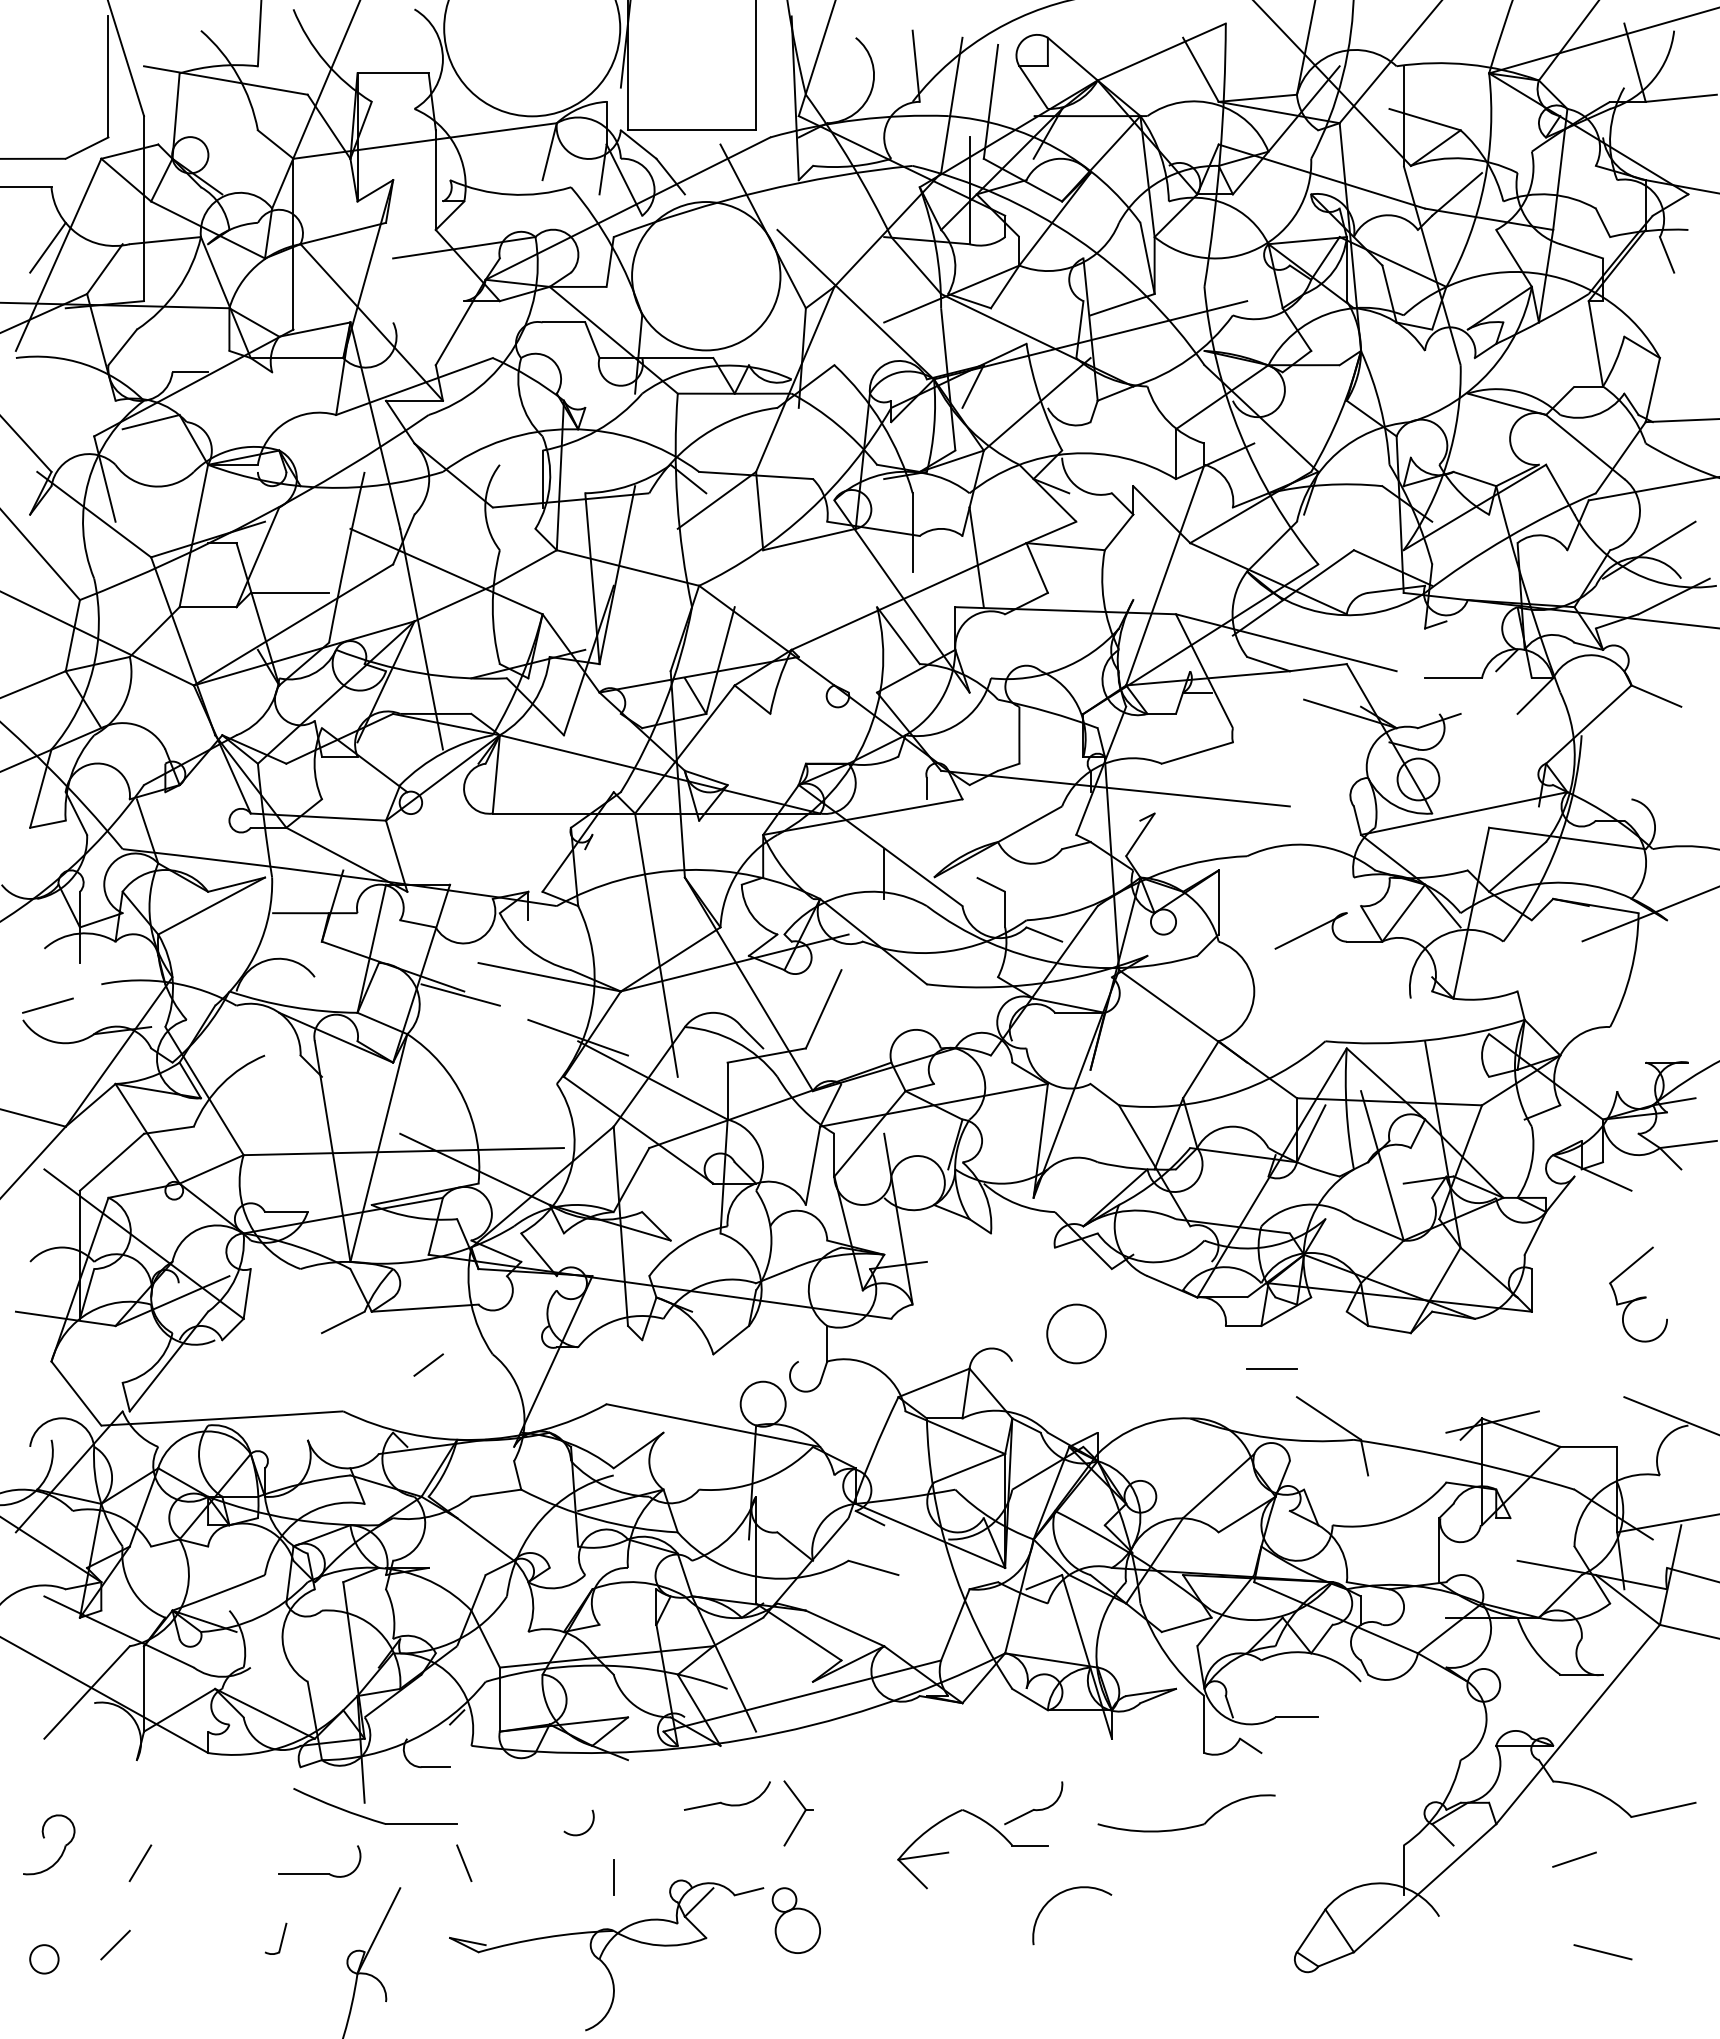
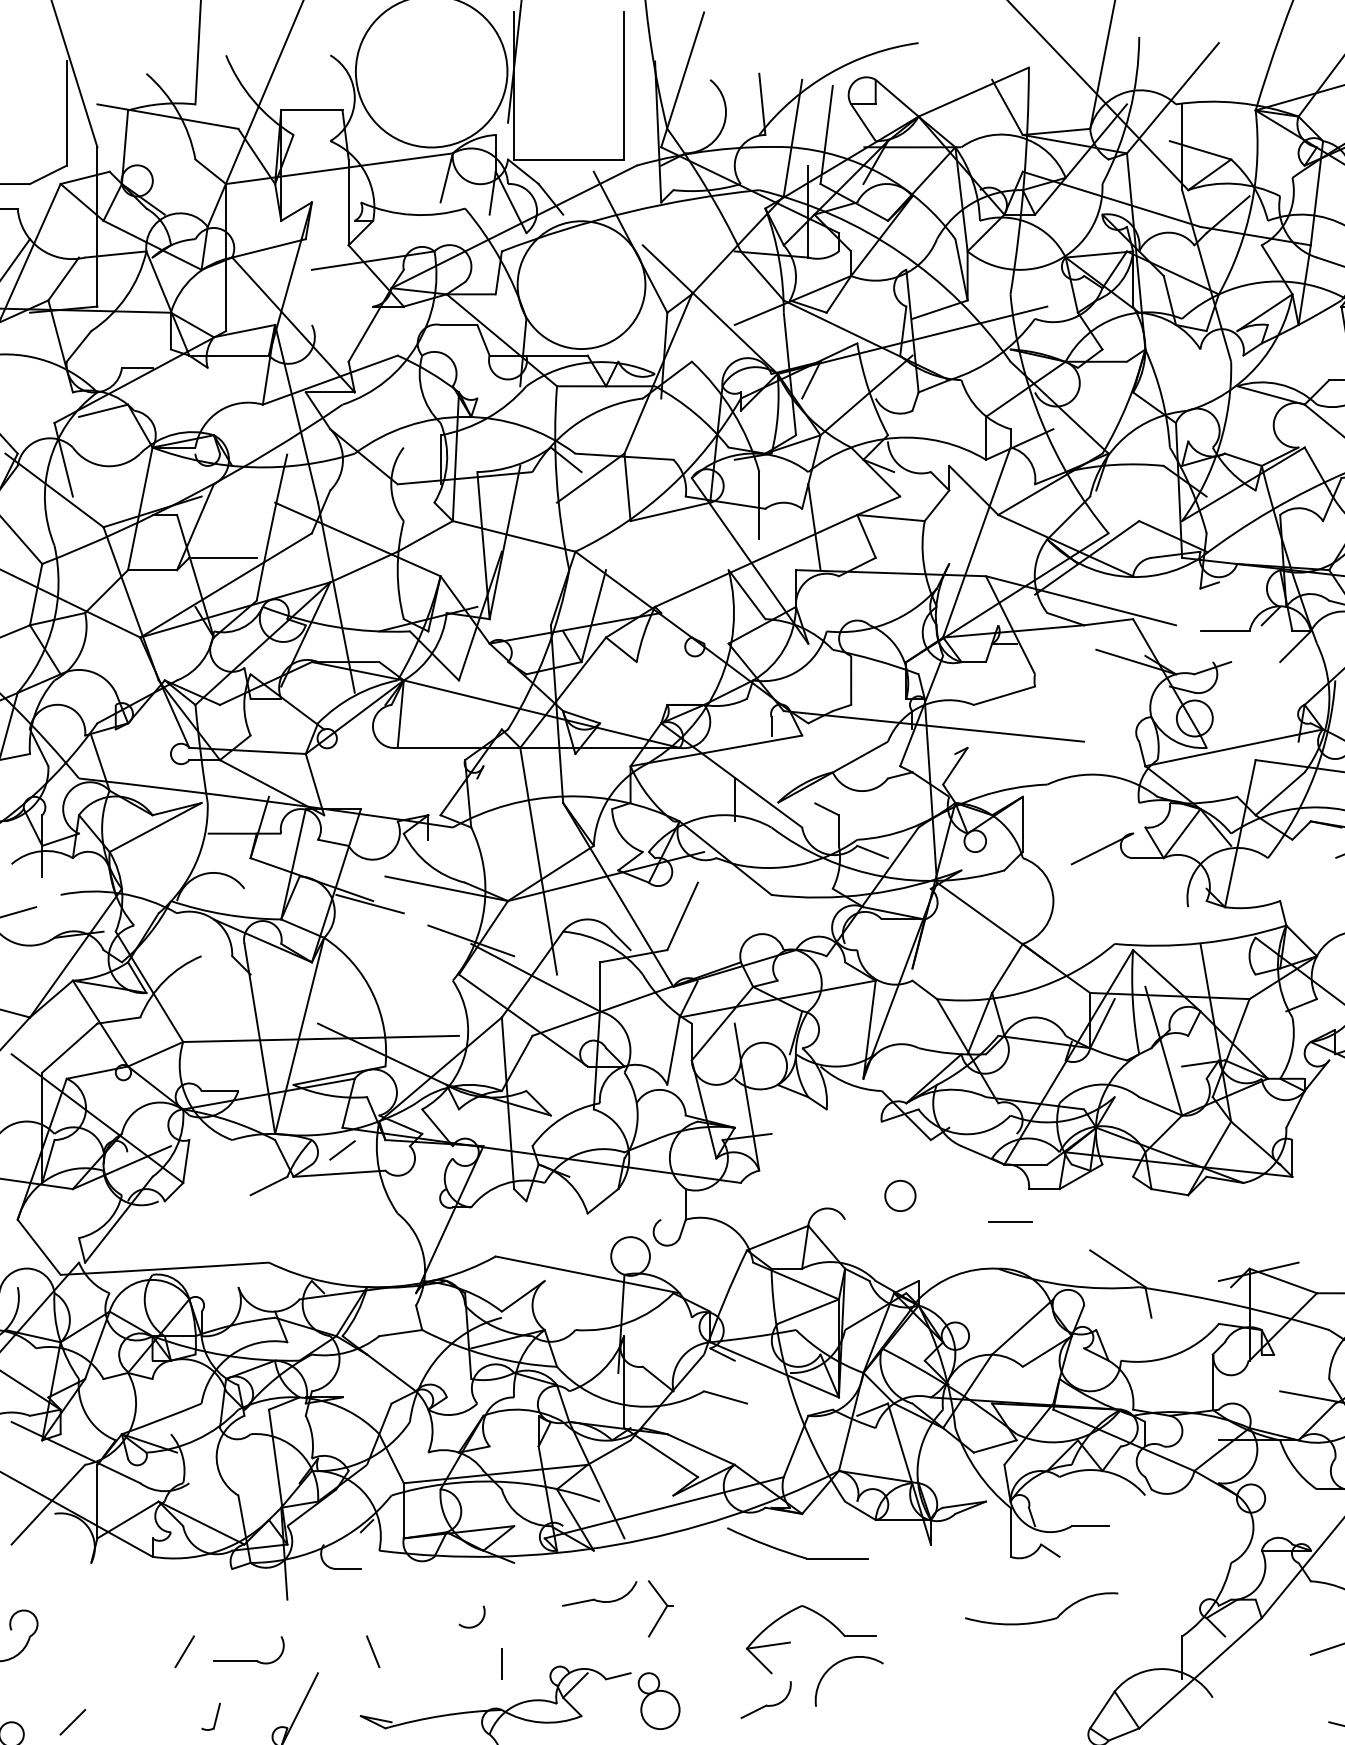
circle: (1076, 1333) -> (900, 1195), size x0.6
line: (428, 1364) -> (342, 1149), moved
line: (1271, 1368) -> (1009, 1222), moved
part: (1033, 1803) -> (766, 1700), moved
part: (371, 1818) -> (794, 1553), moved
part: (1189, 1826) -> (1044, 1620), moved
line: (140, 1862) -> (184, 1651), moved
arc: (1062, 1893) -> (840, 1662), moved

